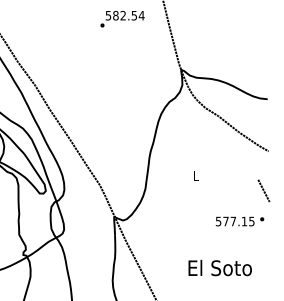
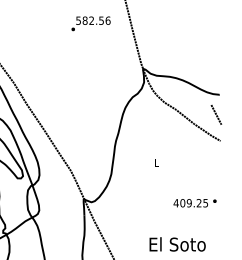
text: (141, 15) -> (107, 20), 582.54 -> 582.56
line: (263, 190) -> (216, 114), moved
text: (230, 221) -> (186, 203), 577.15 -> 409.25

